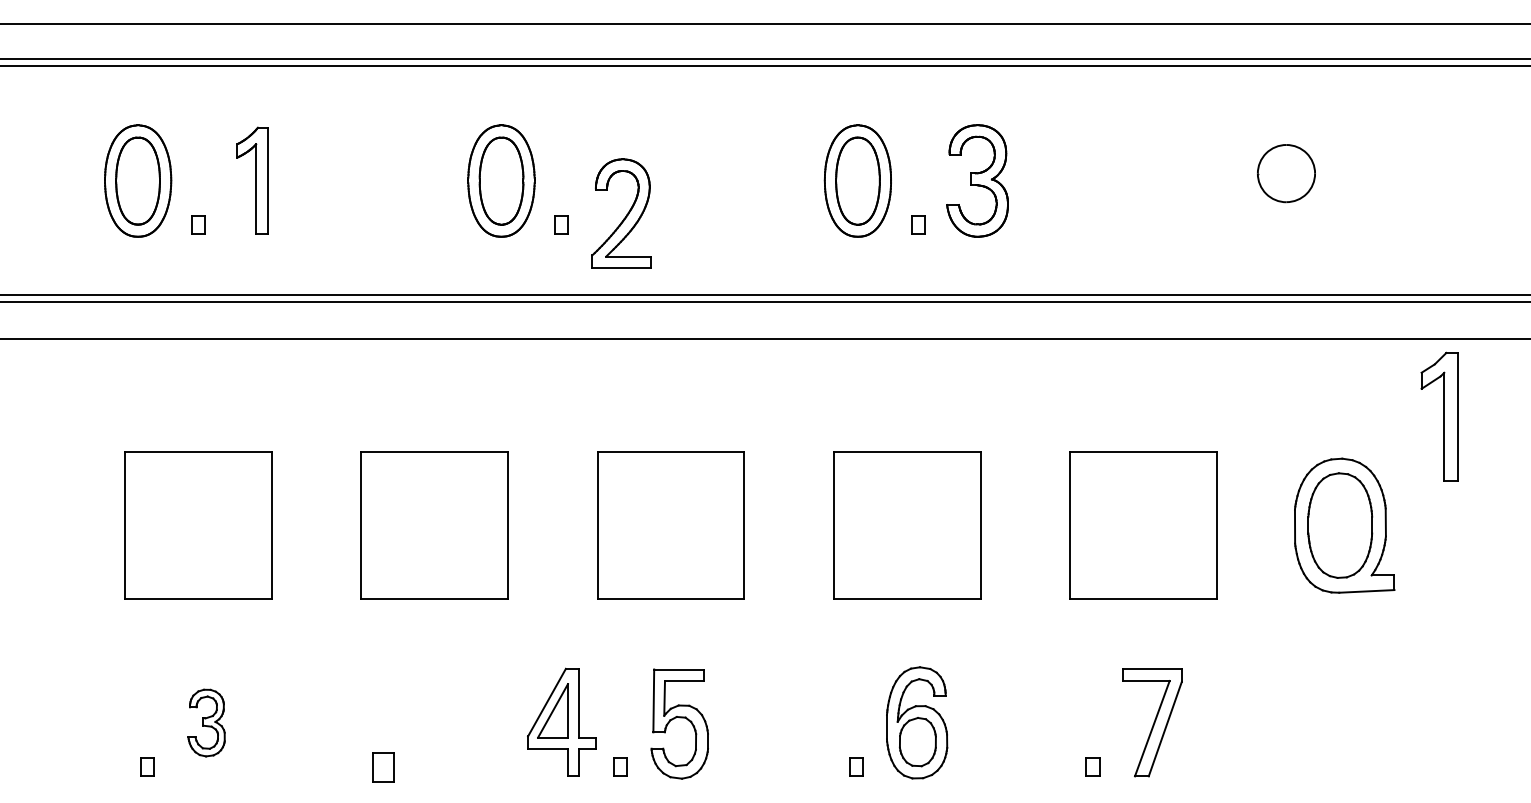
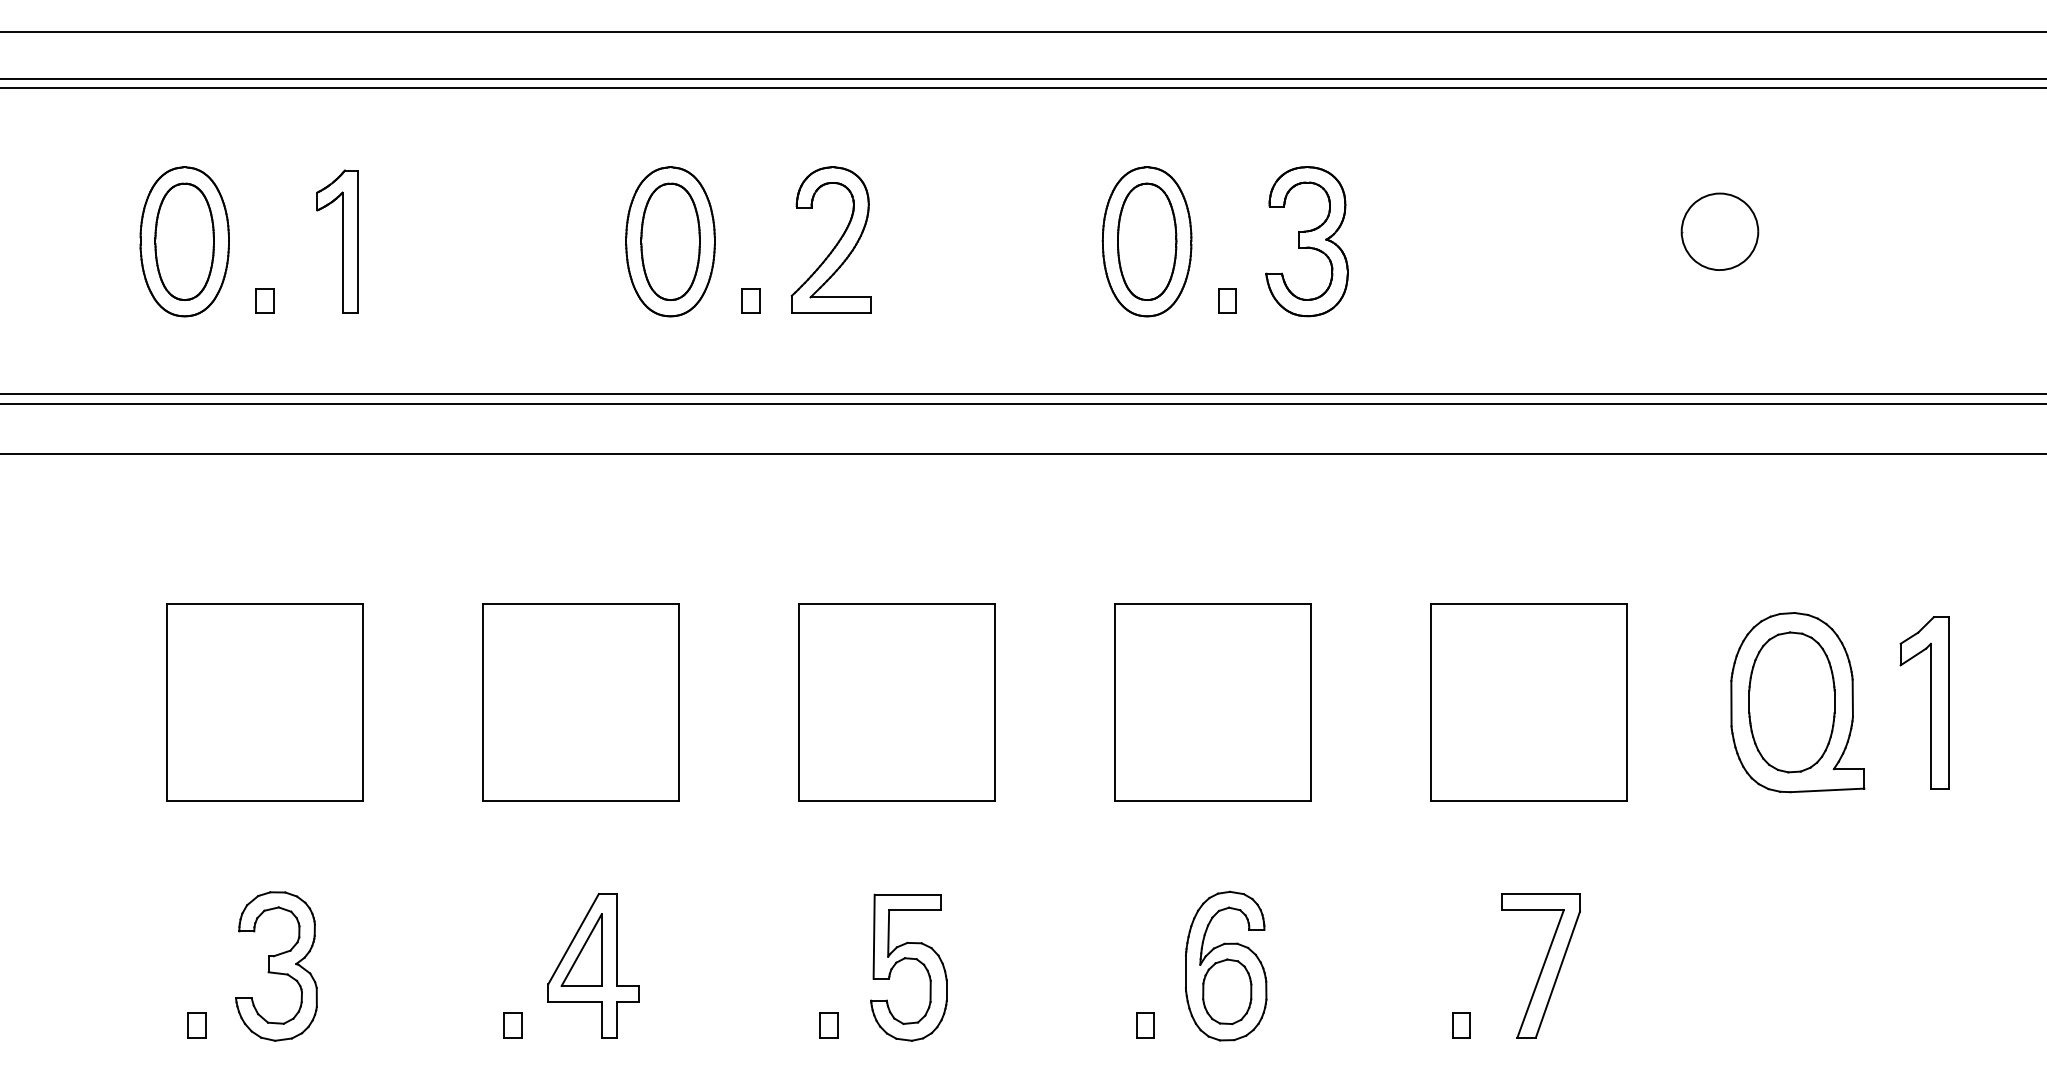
part: (621, 213) -> (830, 239), moved
part: (1439, 416) -> (1924, 702), moved
part: (561, 721) -> (593, 964), moved
part: (206, 722) -> (276, 965), size x1.67
part: (383, 766) -> (512, 1024), size x0.62

